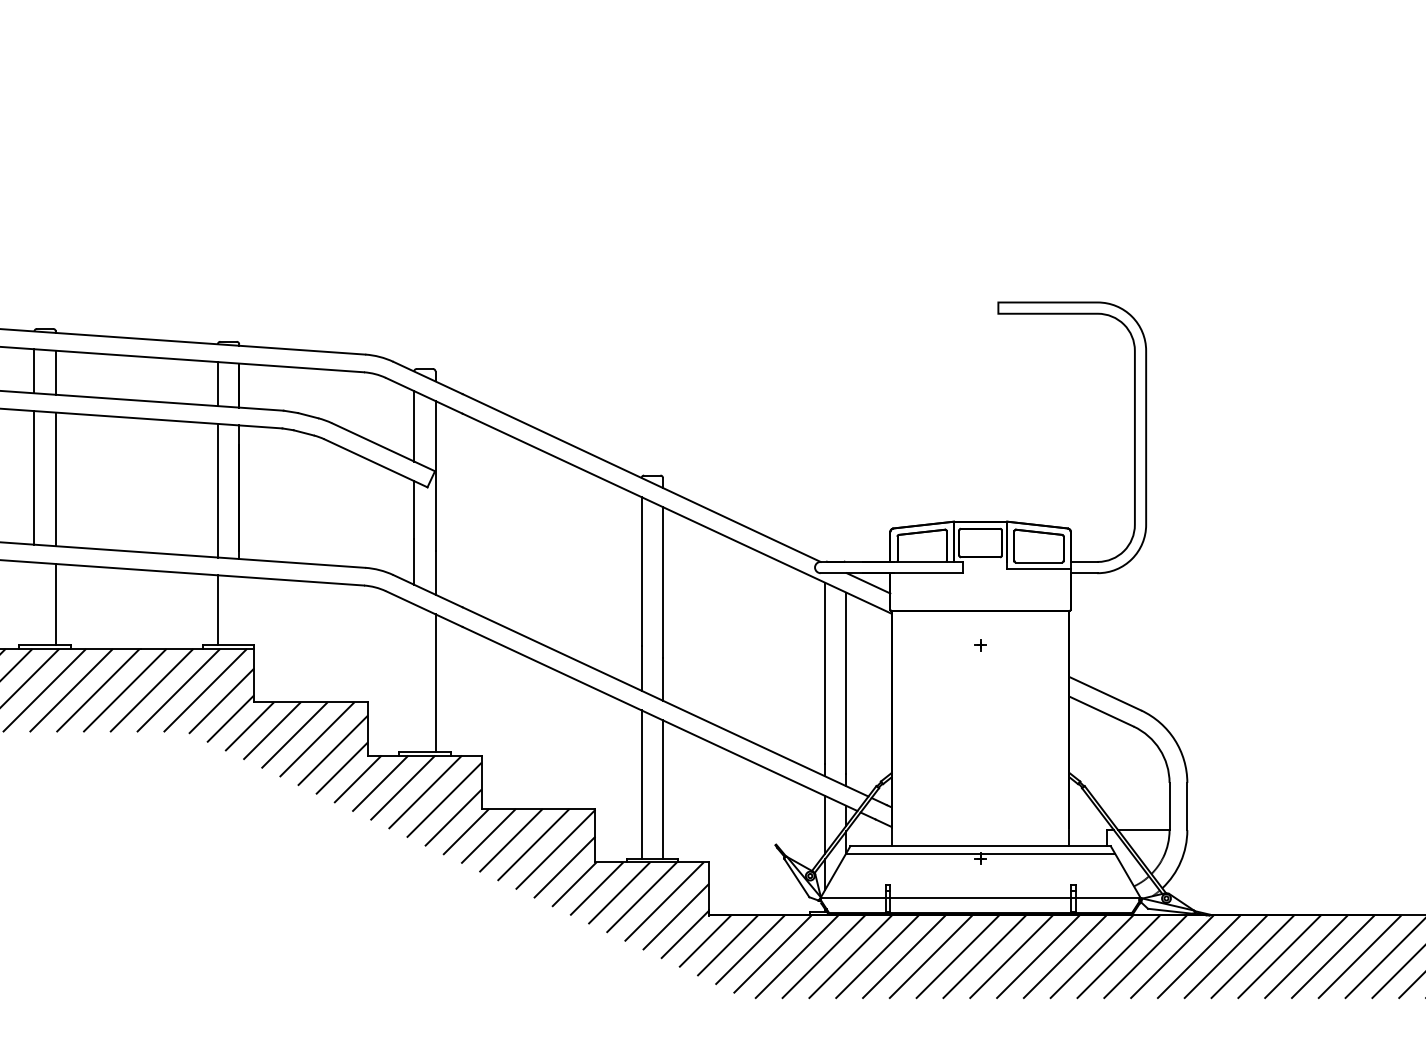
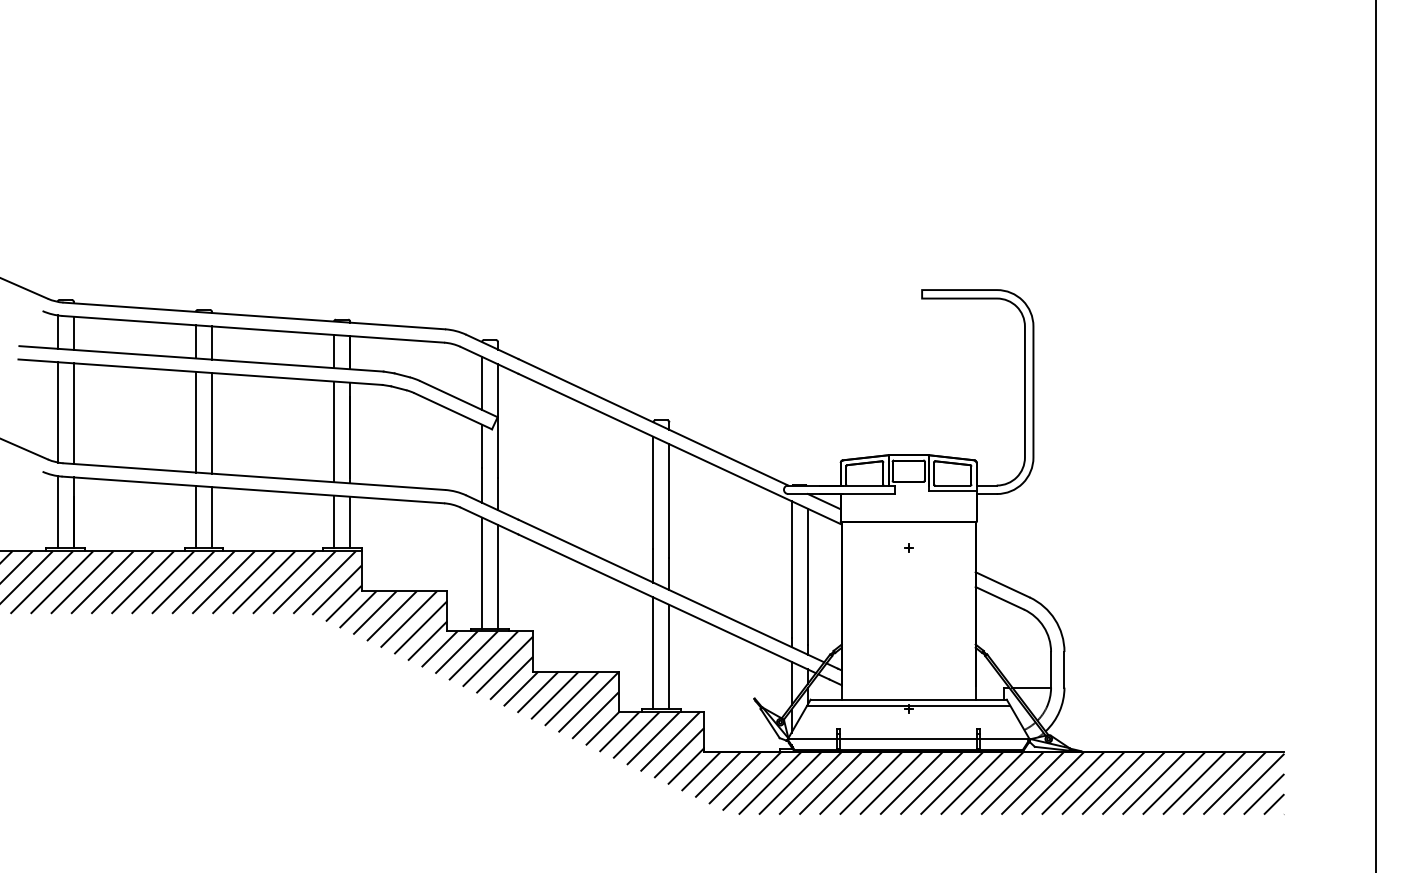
line: (33, 603) -> (195, 516), added
line: (239, 611) -> (350, 522), added
line: (414, 677) -> (482, 572), added

